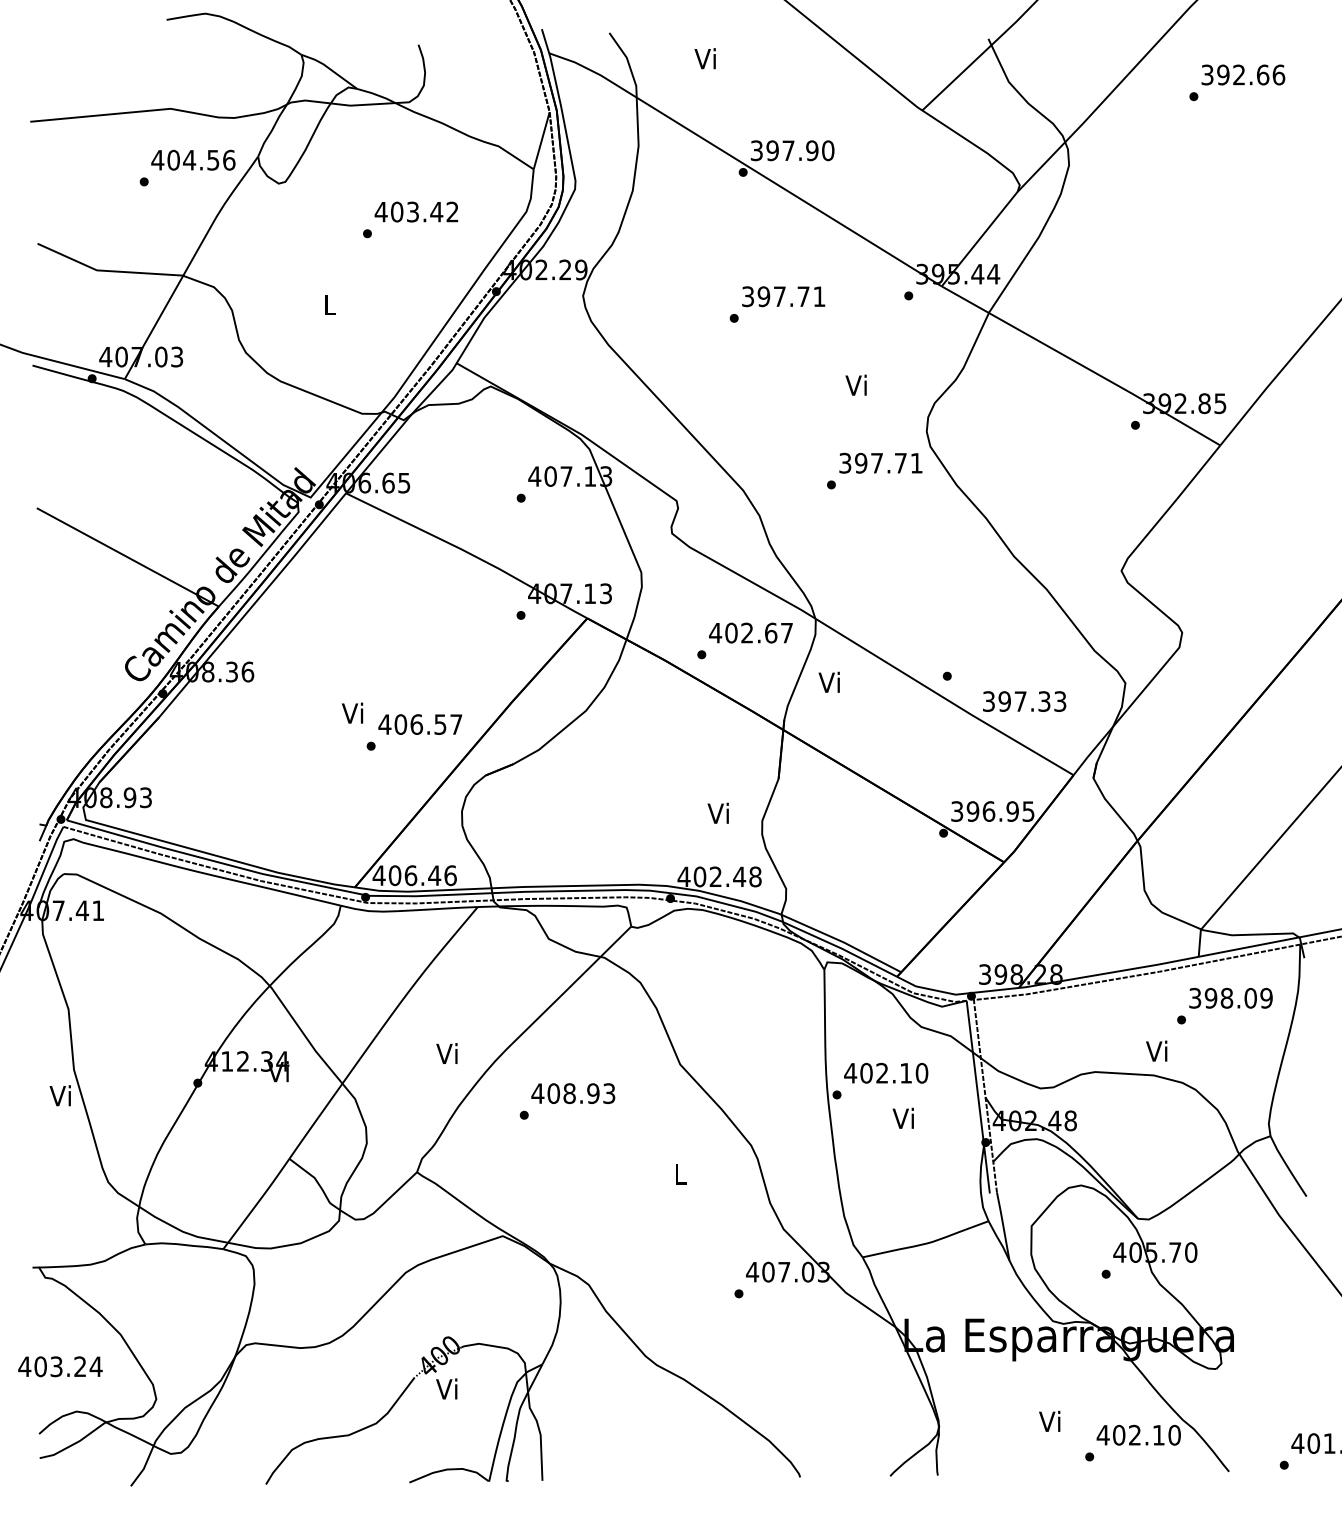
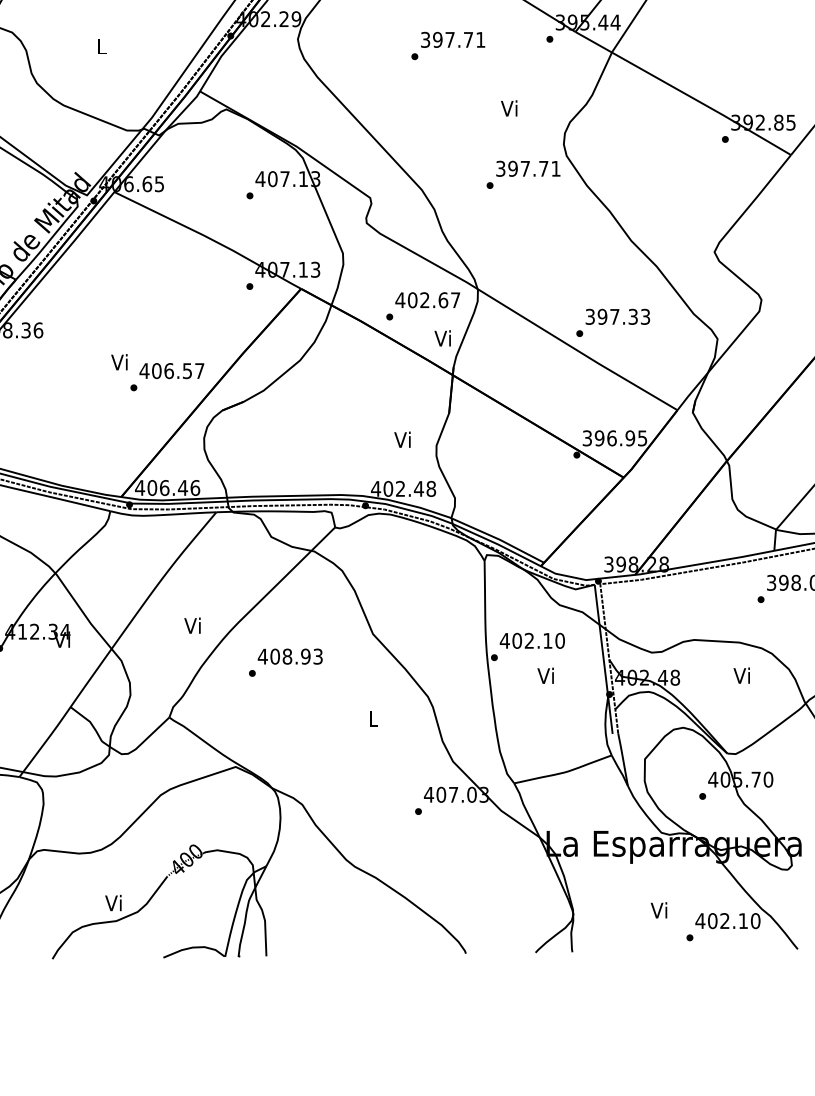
text: (828, 681) -> (442, 337), moved
text: (1024, 701) -> (617, 316), moved
text: (1156, 1050) -> (741, 675), moved
text: (446, 1388) -> (113, 902), moved

